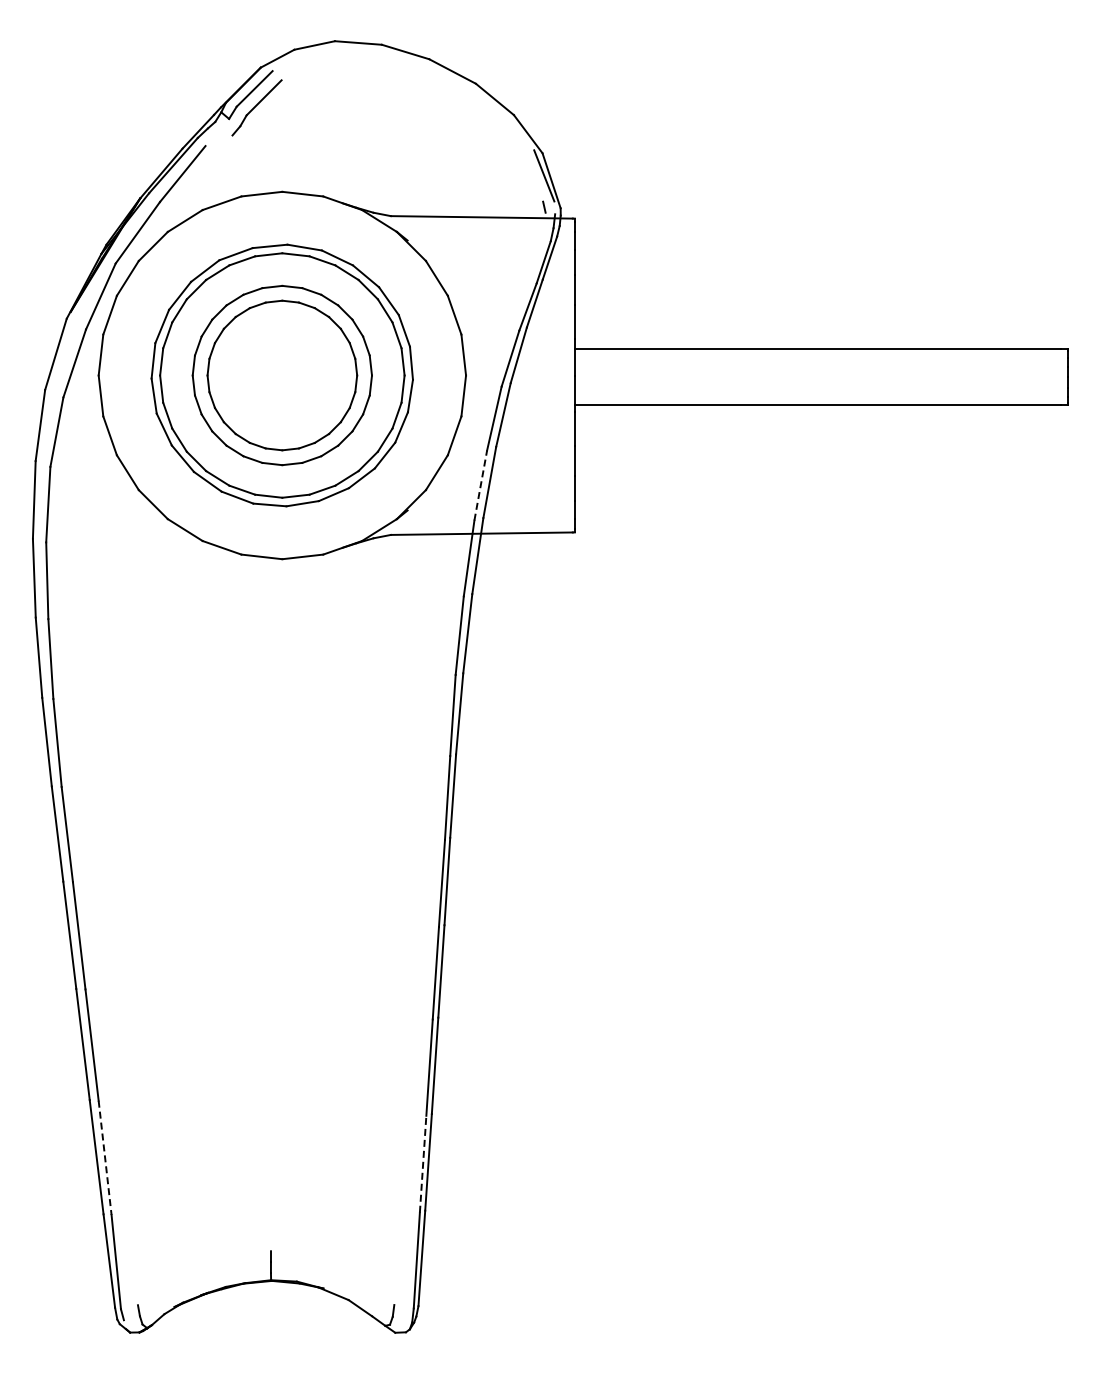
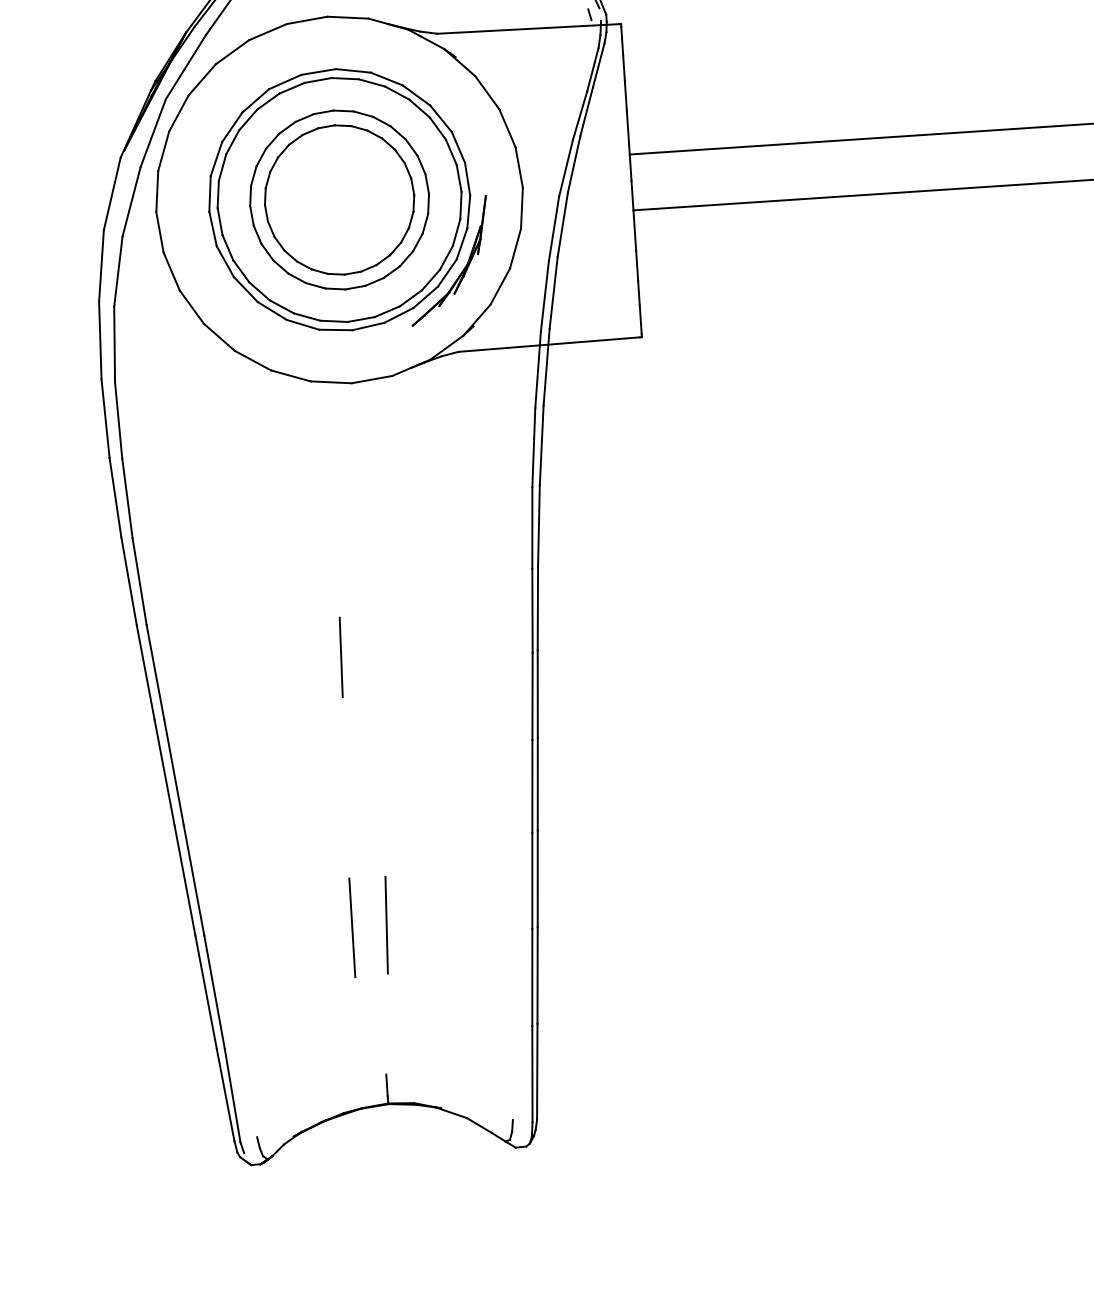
part: (399, 454) -> (461, 271), added
line: (480, 485) -> (544, 296), dashed -> solid
line: (253, 831) -> (341, 656), added
line: (246, 1102) -> (351, 927), added
line: (281, 1102) -> (386, 925), added
line: (105, 1158) -> (215, 992), dashed -> solid
line: (423, 1164) -> (532, 977), dashed -> solid

